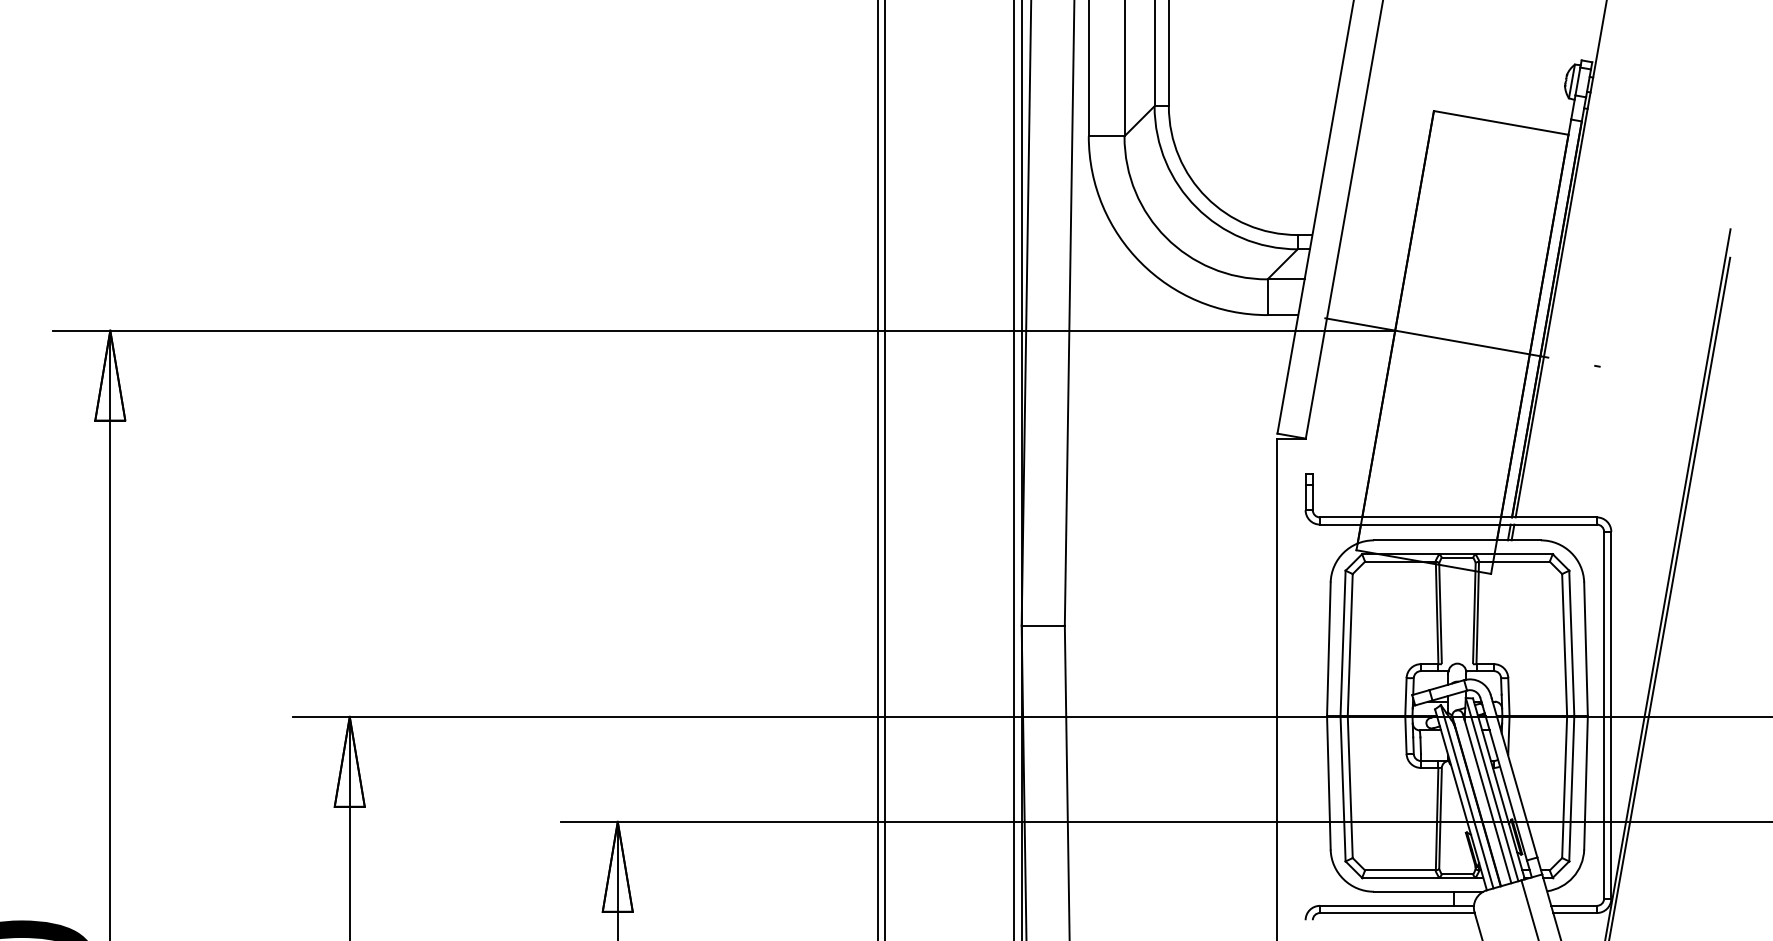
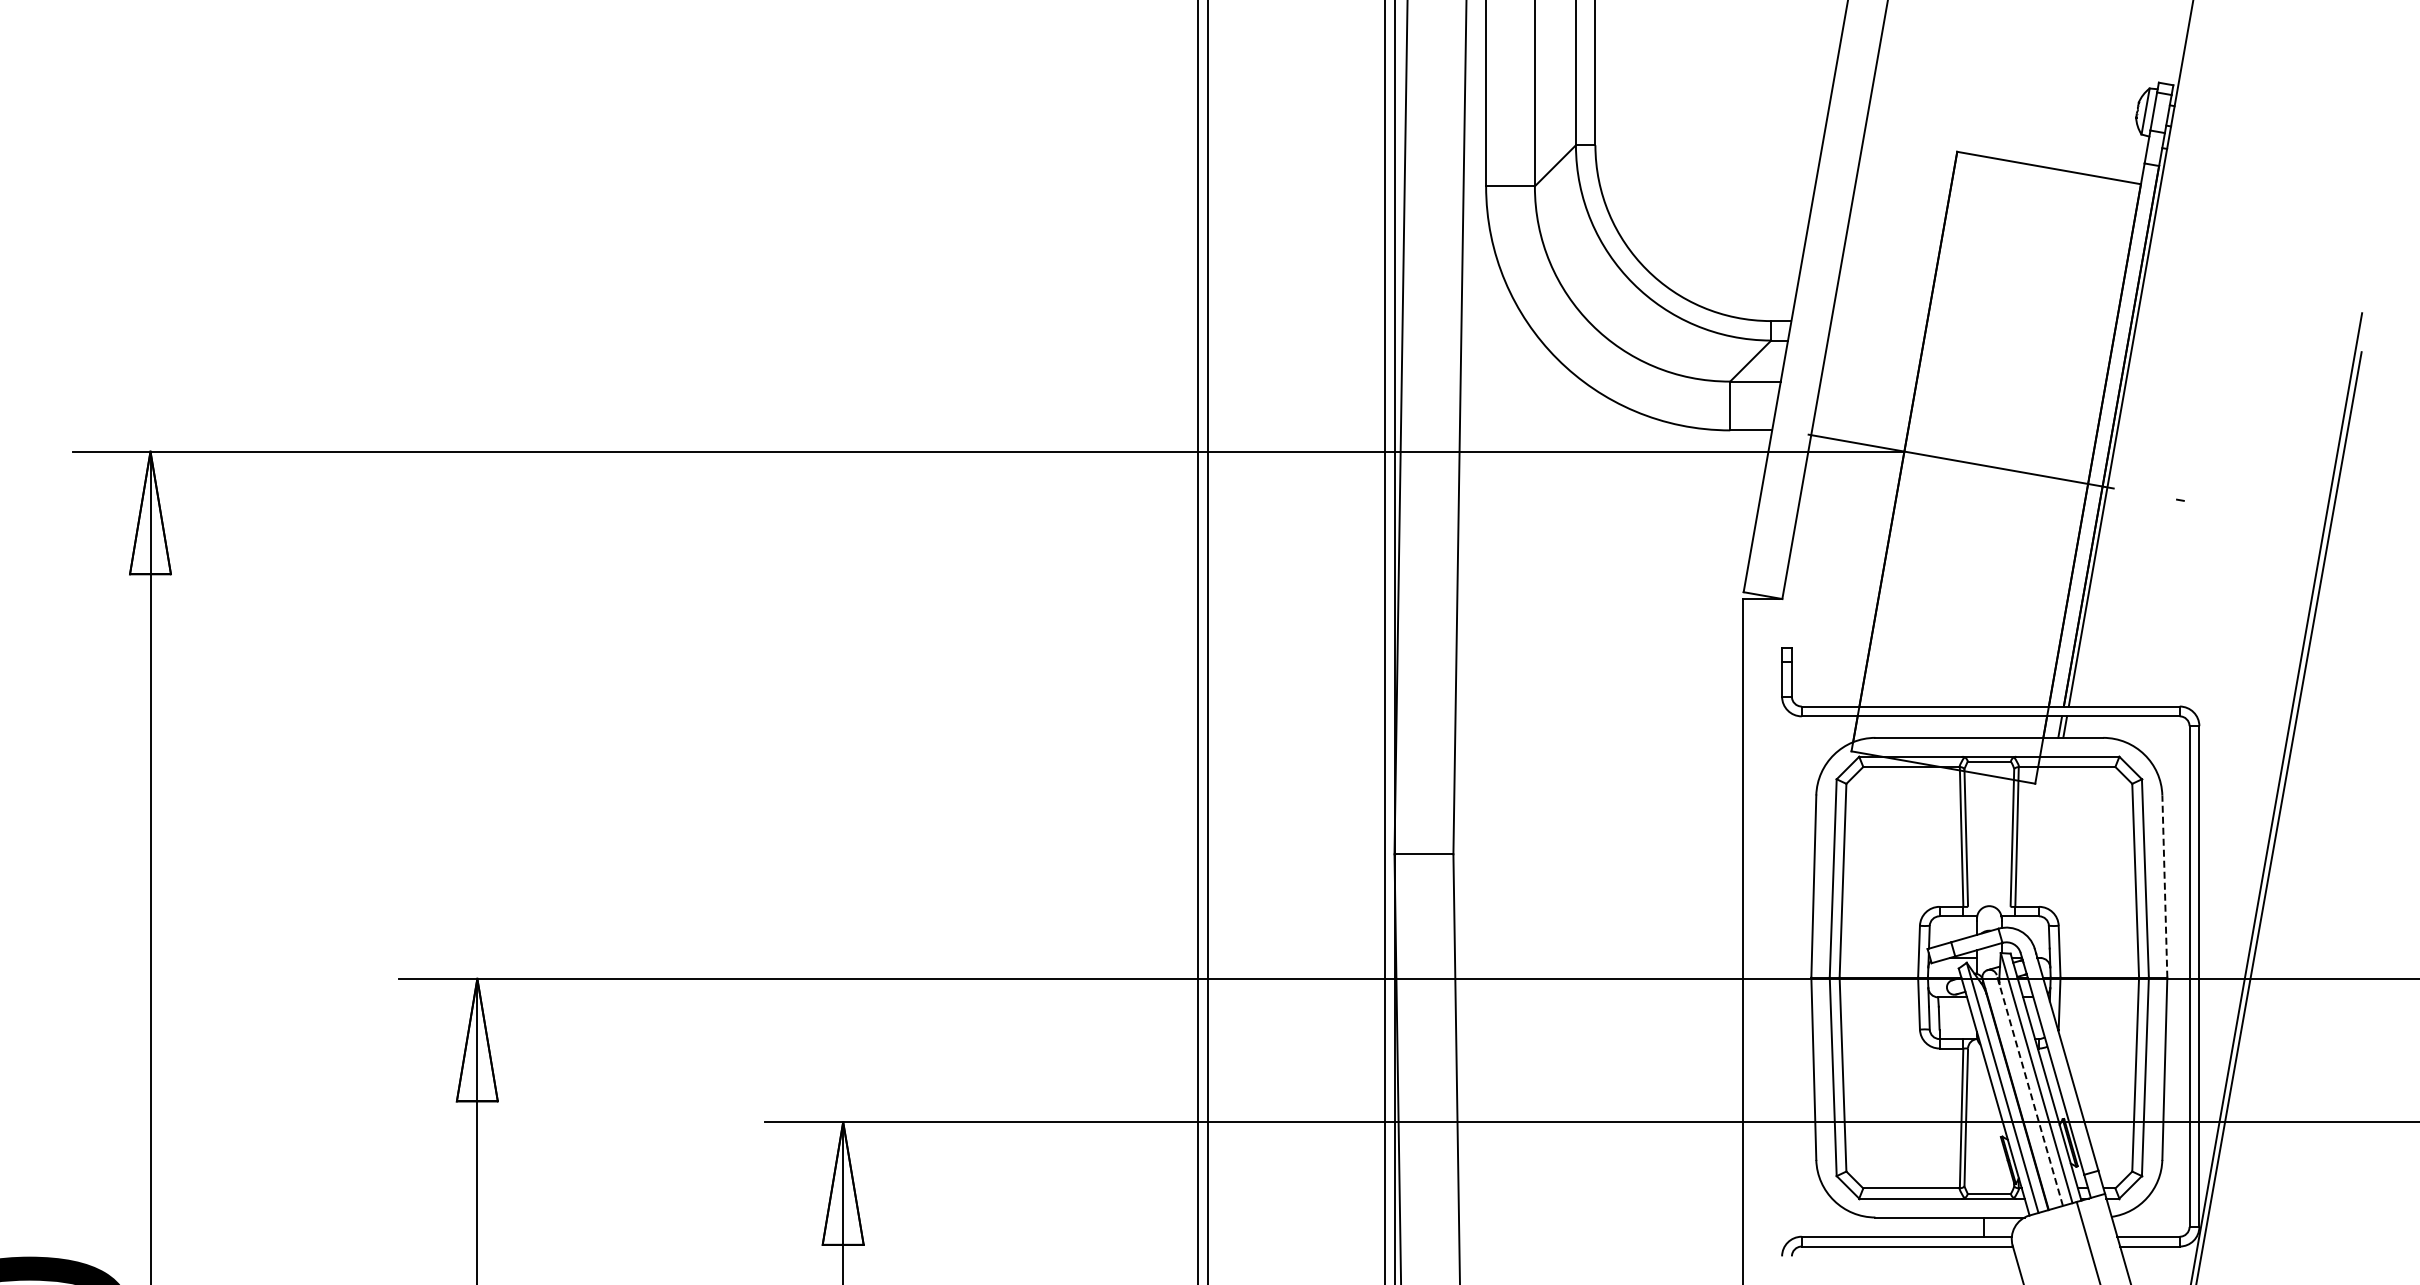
line: (1585, 649) -> (2164, 886), solid -> dashed
line: (1486, 798) -> (2029, 1090), solid -> dashed

